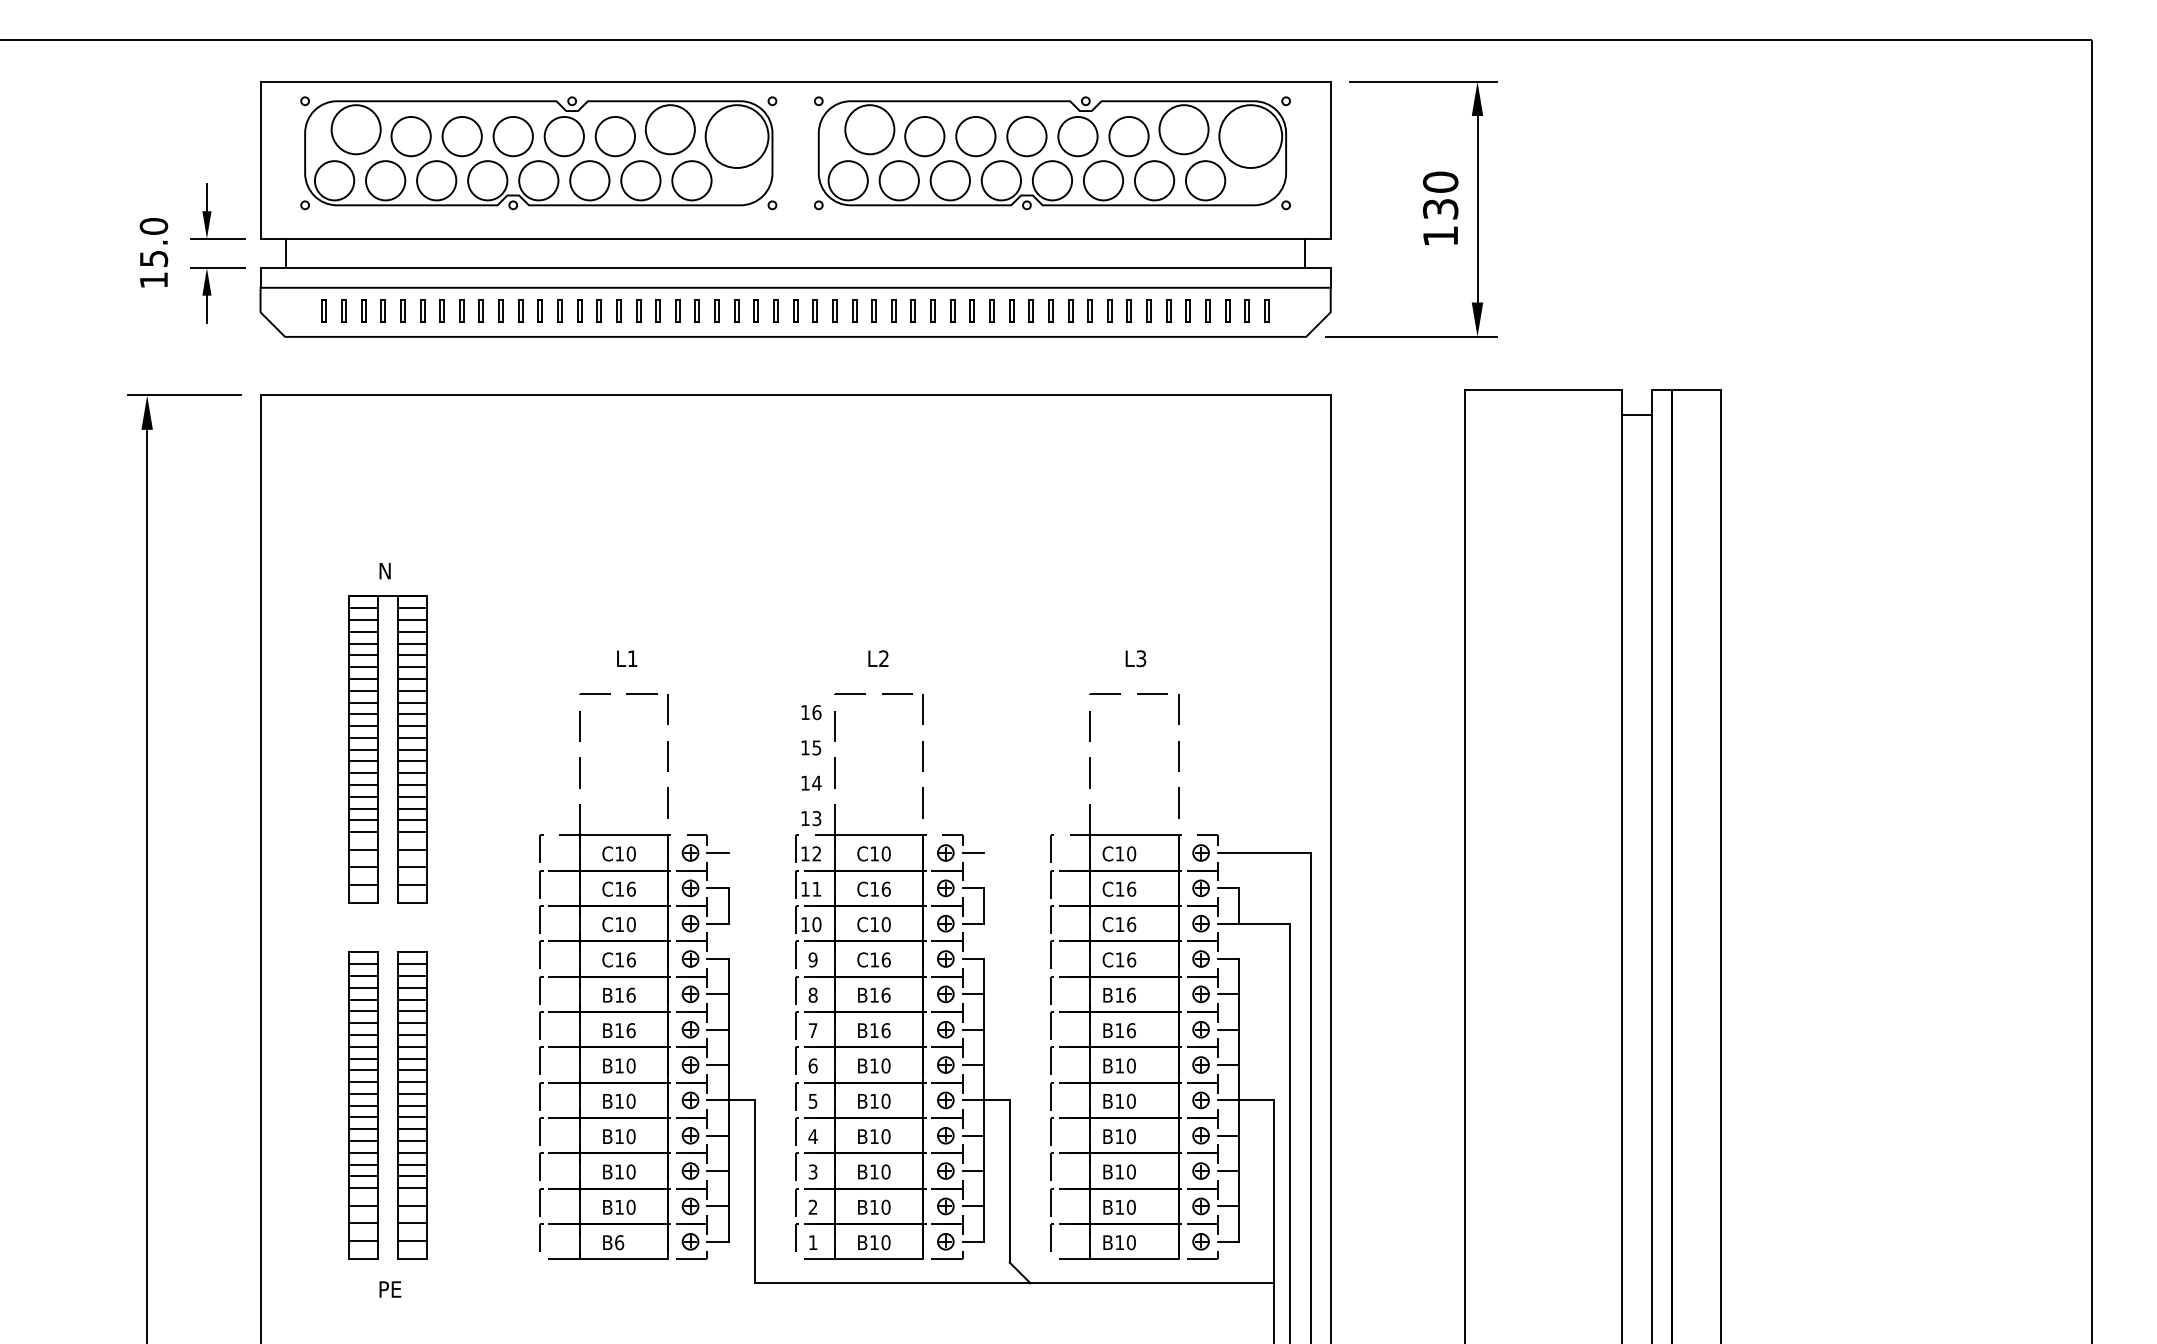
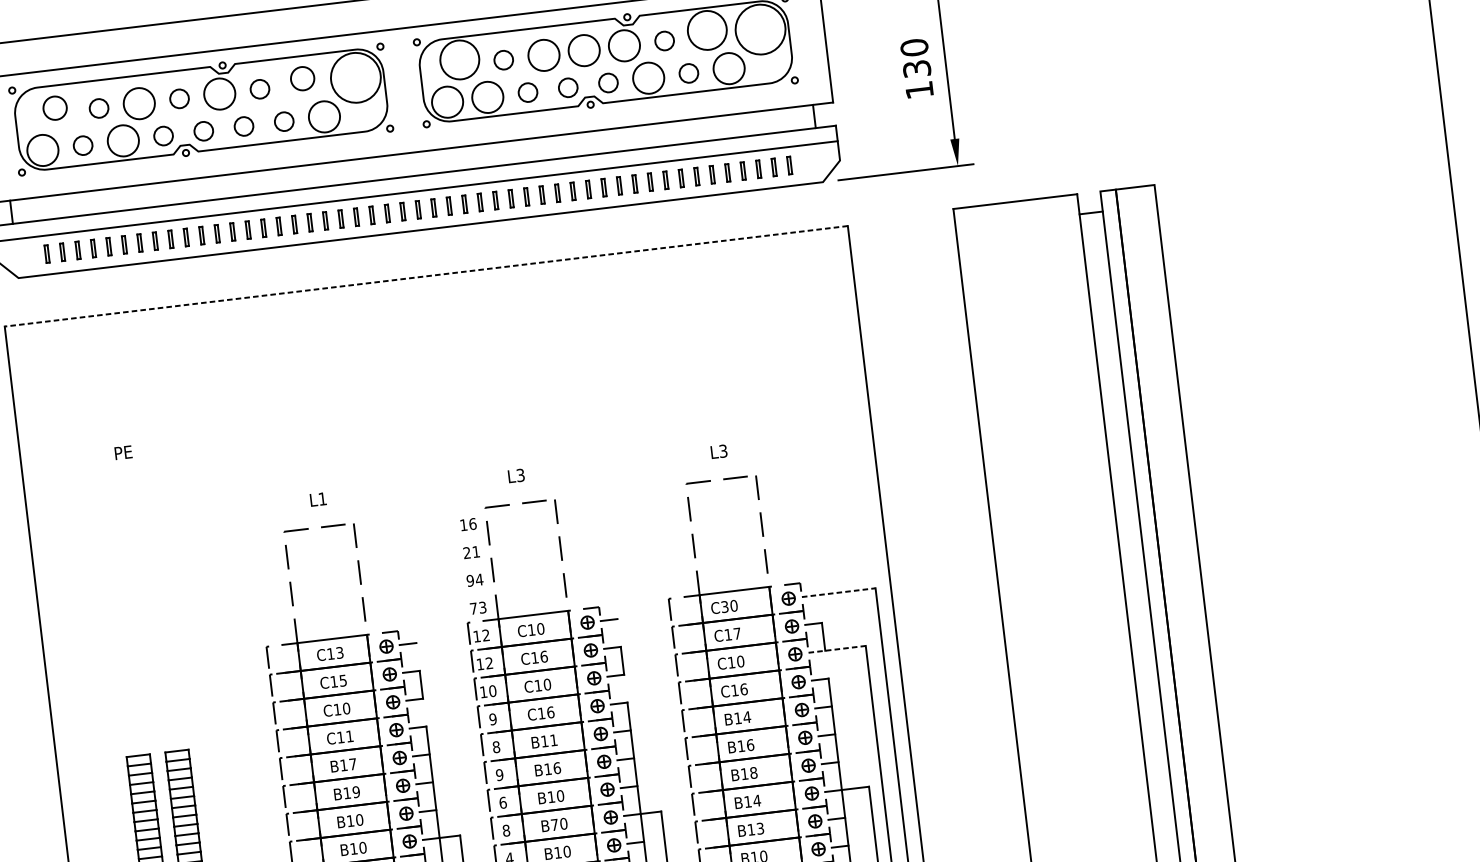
circle: (355, 129) -> (54, 108), size x0.6
circle: (669, 129) -> (301, 78), size x0.6
circle: (410, 136) -> (98, 108), size x0.6
circle: (512, 136) -> (178, 98), size x0.6
circle: (615, 136) -> (260, 89), size x0.6
circle: (924, 136) -> (503, 60), size x0.6
circle: (1128, 136) -> (664, 41), size x0.6
circle: (385, 180) -> (83, 145), size x0.6
circle: (487, 180) -> (163, 135), size x0.6
circle: (538, 180) -> (203, 131), size x0.6
circle: (589, 180) -> (243, 126), size x0.6
circle: (640, 180) -> (283, 121), size x0.6
circle: (949, 180) -> (527, 92), size x0.6
circle: (1001, 180) -> (568, 87), size x0.6
circle: (1052, 180) -> (608, 82), size x0.6
circle: (1154, 180) -> (688, 73), size x0.6
line: (795, 395) -> (426, 276), solid -> dashed
text: (391, 571) -> (124, 452), N -> PE
text: (883, 658) -> (520, 475), L2 -> L3
text: (811, 747) -> (471, 552), 15 -> 21
part: (378, 749) -> (130, 594), removed
text: (804, 782) -> (469, 580), 14 -> 94
text: (805, 818) -> (473, 608), 13 -> 73
text: (630, 853) -> (339, 652), C10 -> C13
text: (1119, 853) -> (724, 606), C10 -> C30
line: (1264, 853) -> (838, 593), solid -> dashed
text: (630, 888) -> (342, 680), C16 -> C15
text: (816, 888) -> (489, 662), 11 -> 12
text: (1131, 888) -> (737, 633), C16 -> C17
line: (1254, 923) -> (837, 649), solid -> dashed
text: (1131, 924) -> (740, 661), C16 -> C10
text: (630, 959) -> (349, 736), C16 -> C11
text: (630, 994) -> (352, 763), B16 -> B17
text: (885, 994) -> (553, 739), B16 -> B11
text: (1131, 994) -> (747, 716), B16 -> B14
text: (630, 1030) -> (355, 792), B16 -> B19
text: (812, 1030) -> (499, 774), 7 -> 9
text: (1130, 1065) -> (753, 772), B10 -> B18
text: (812, 1100) -> (505, 830), 5 -> 8
text: (1131, 1100) -> (757, 800), B10 -> B14
text: (874, 1101) -> (554, 825), B10 -> B70
text: (1130, 1136) -> (759, 828), B10 -> B13

